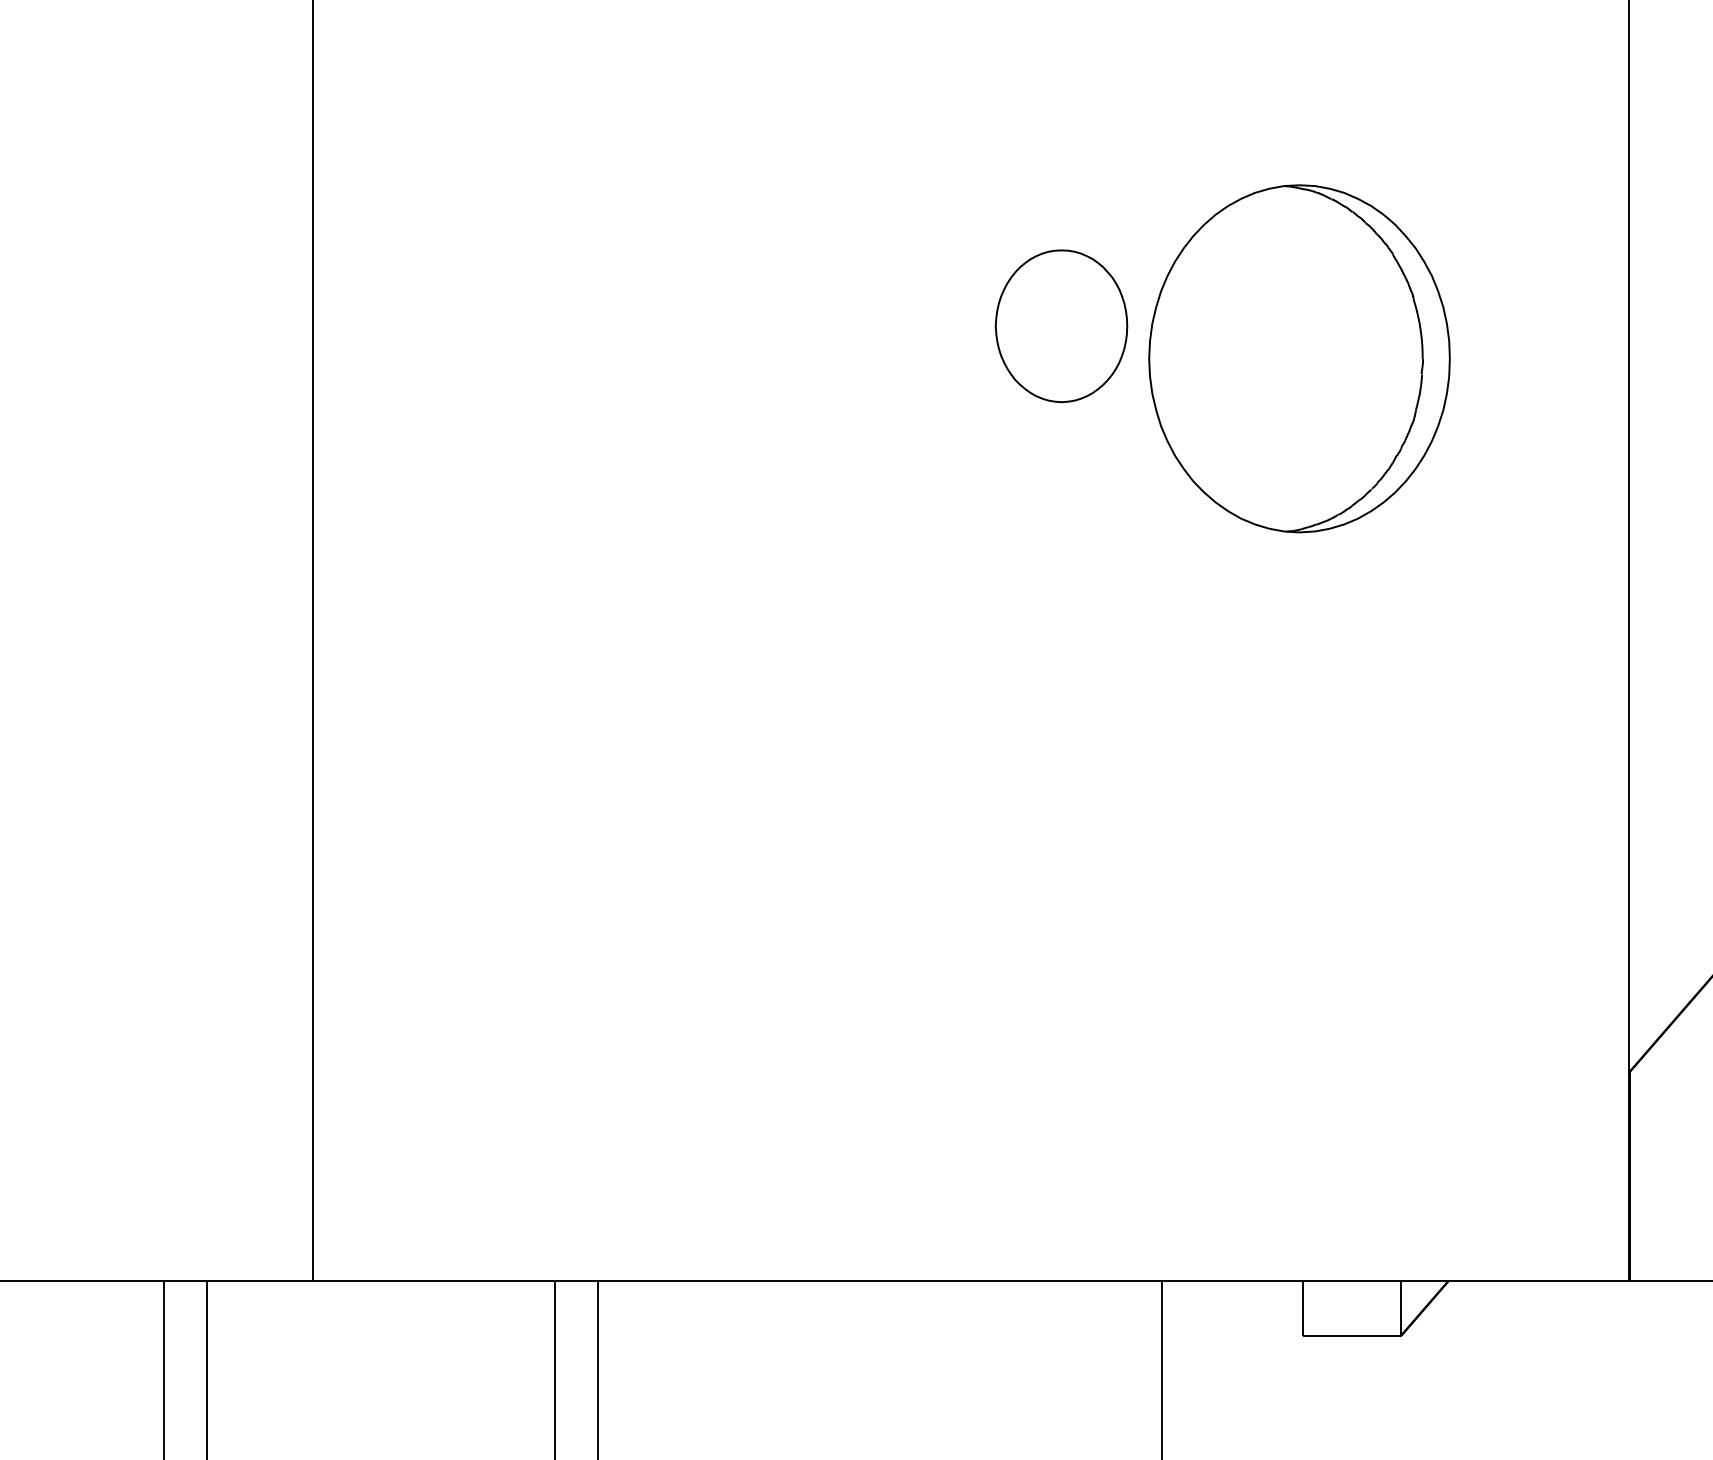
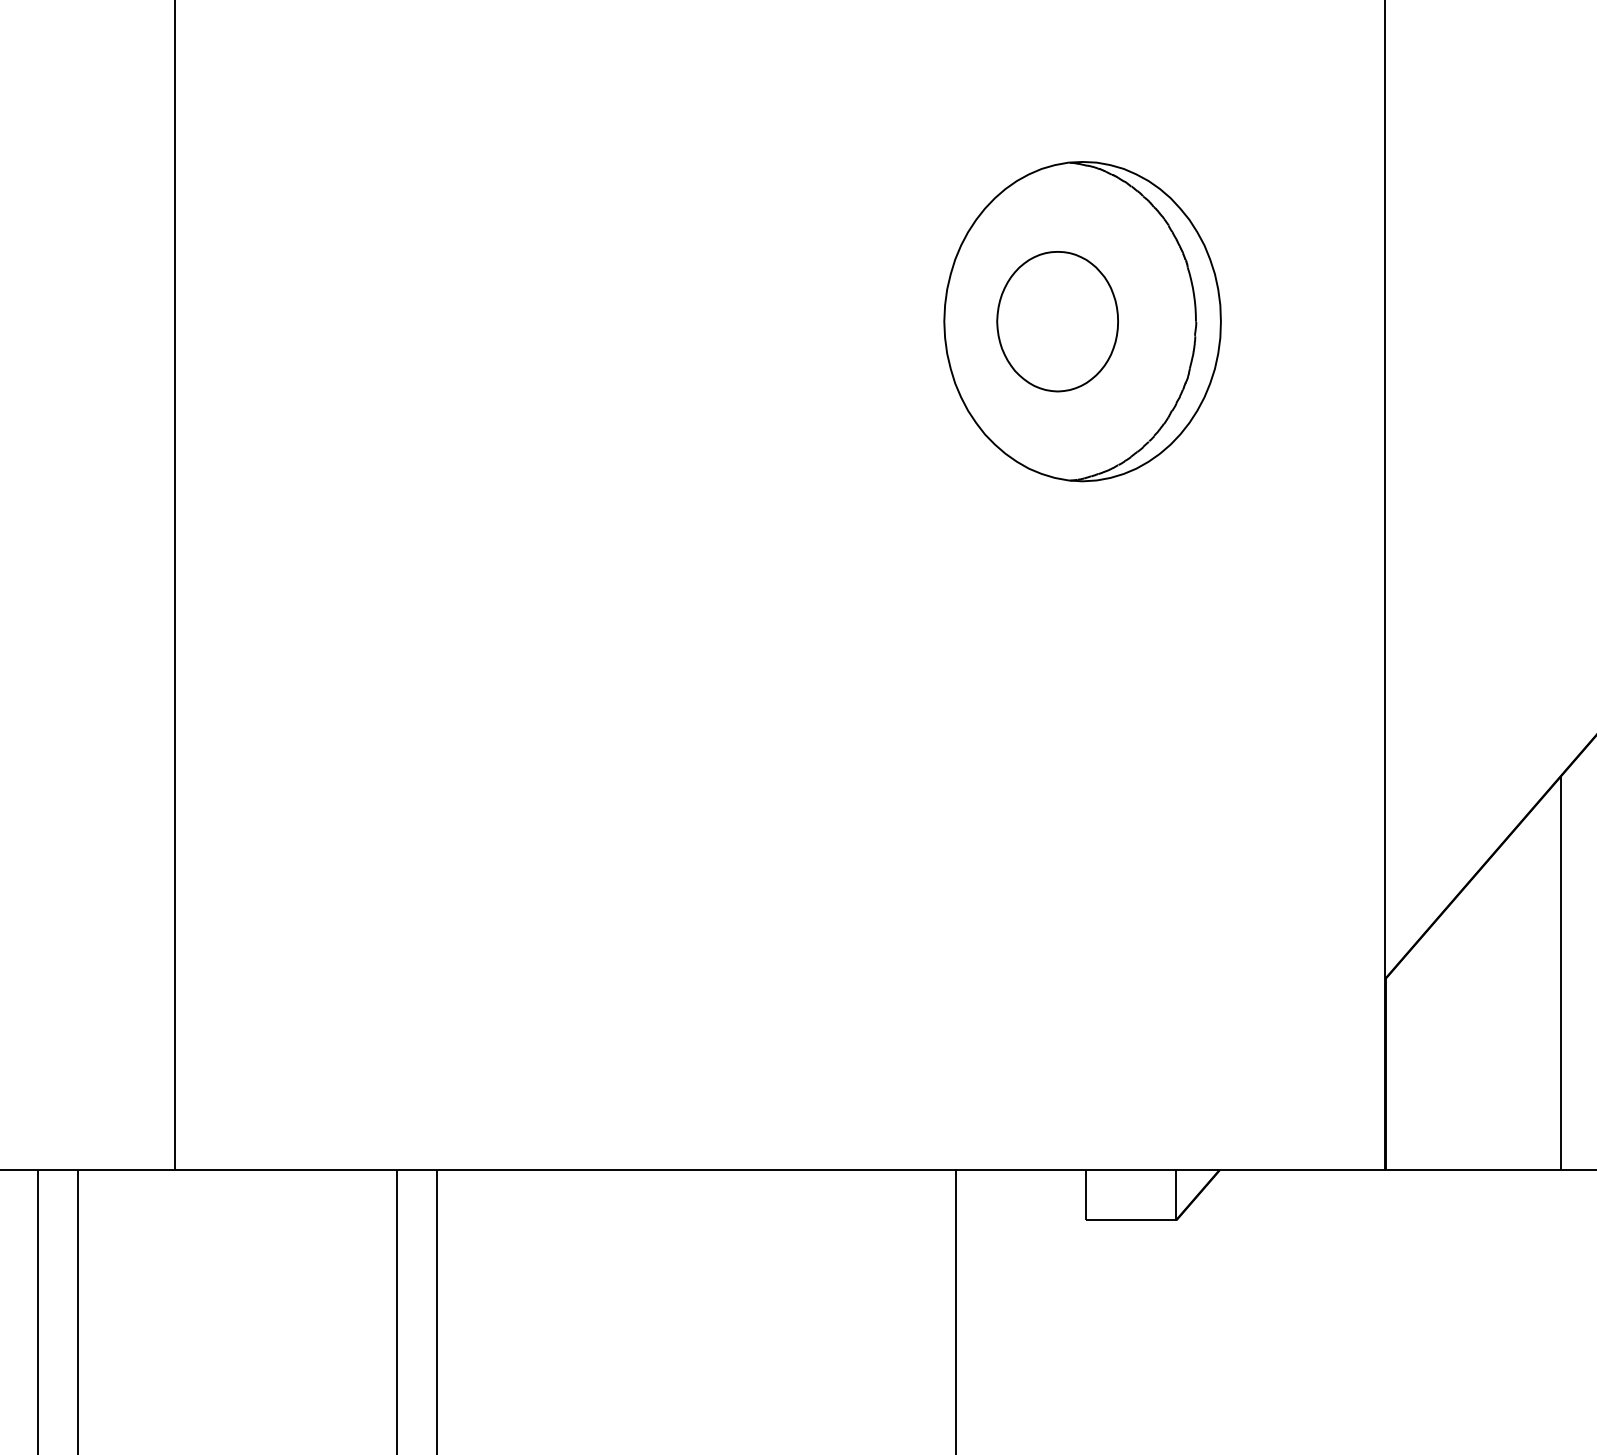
part: (1061, 326) -> (1057, 321), moved

